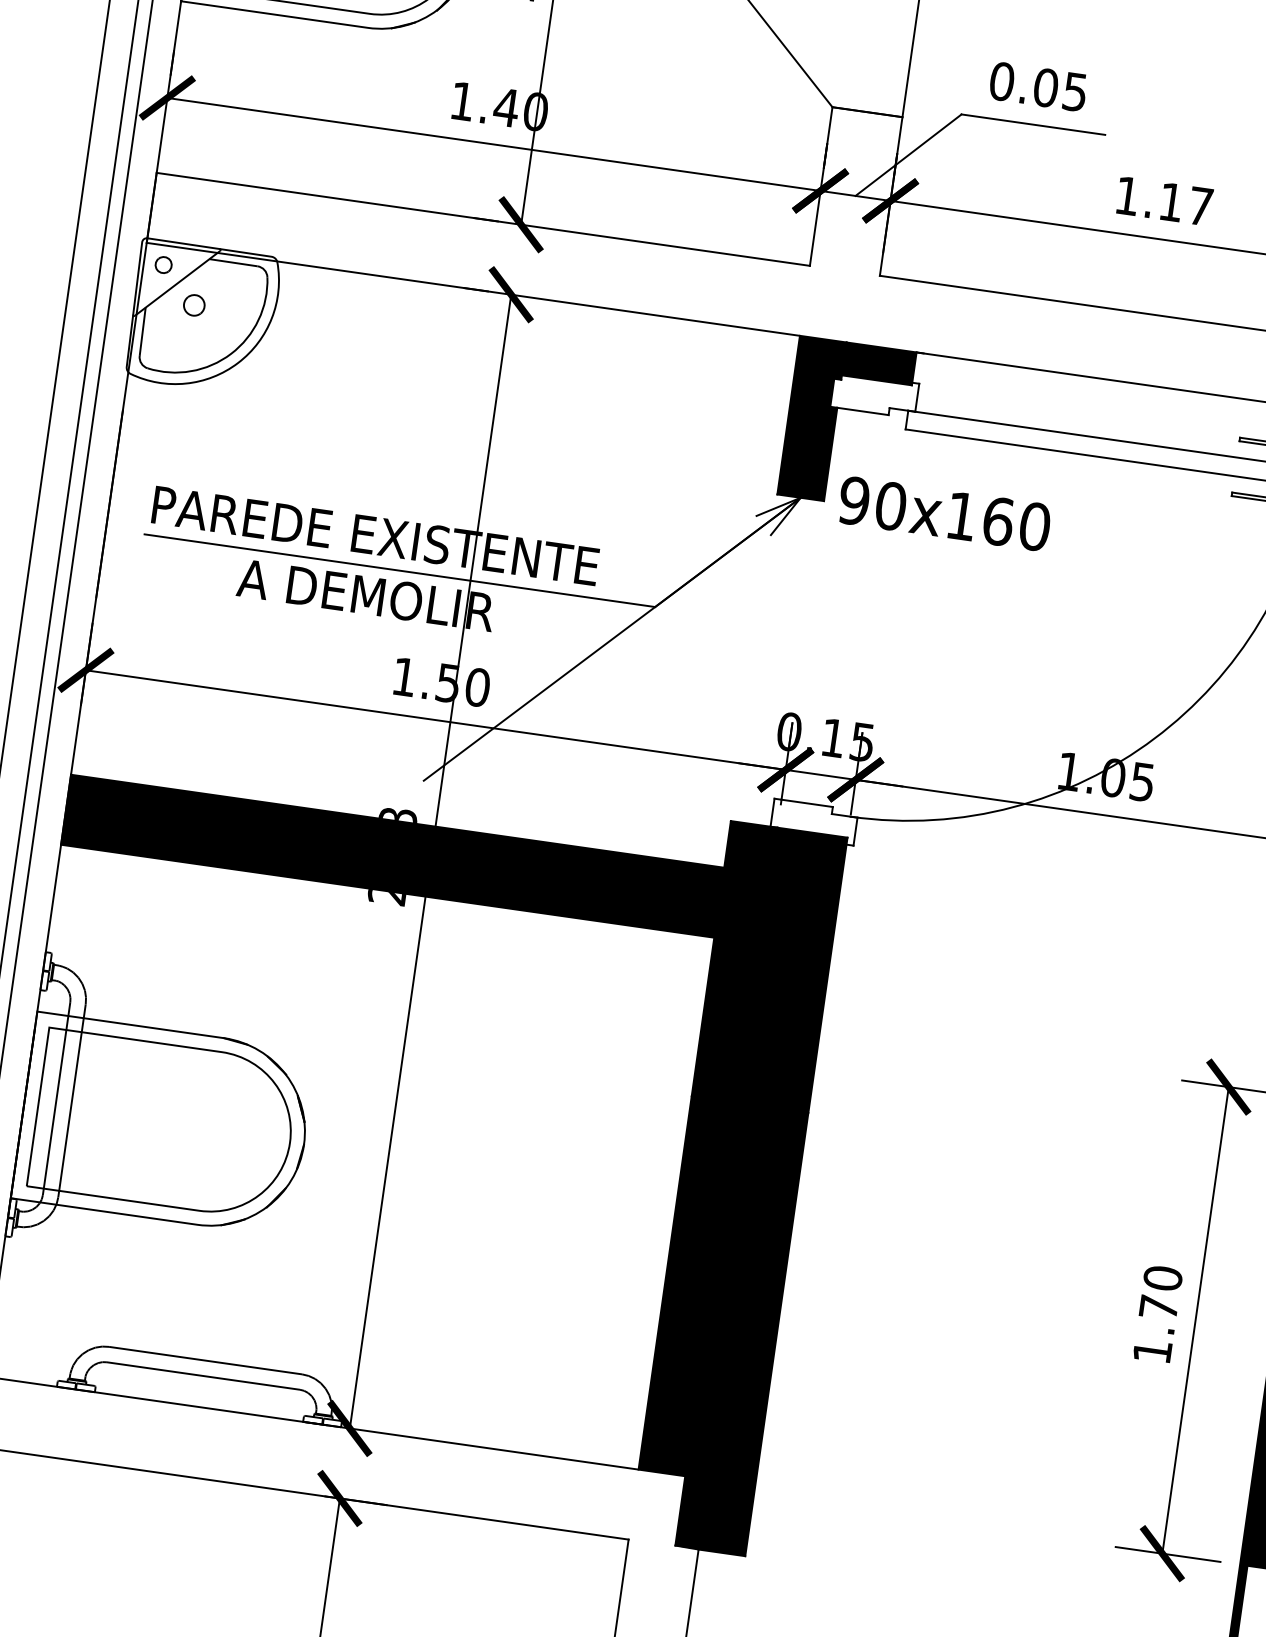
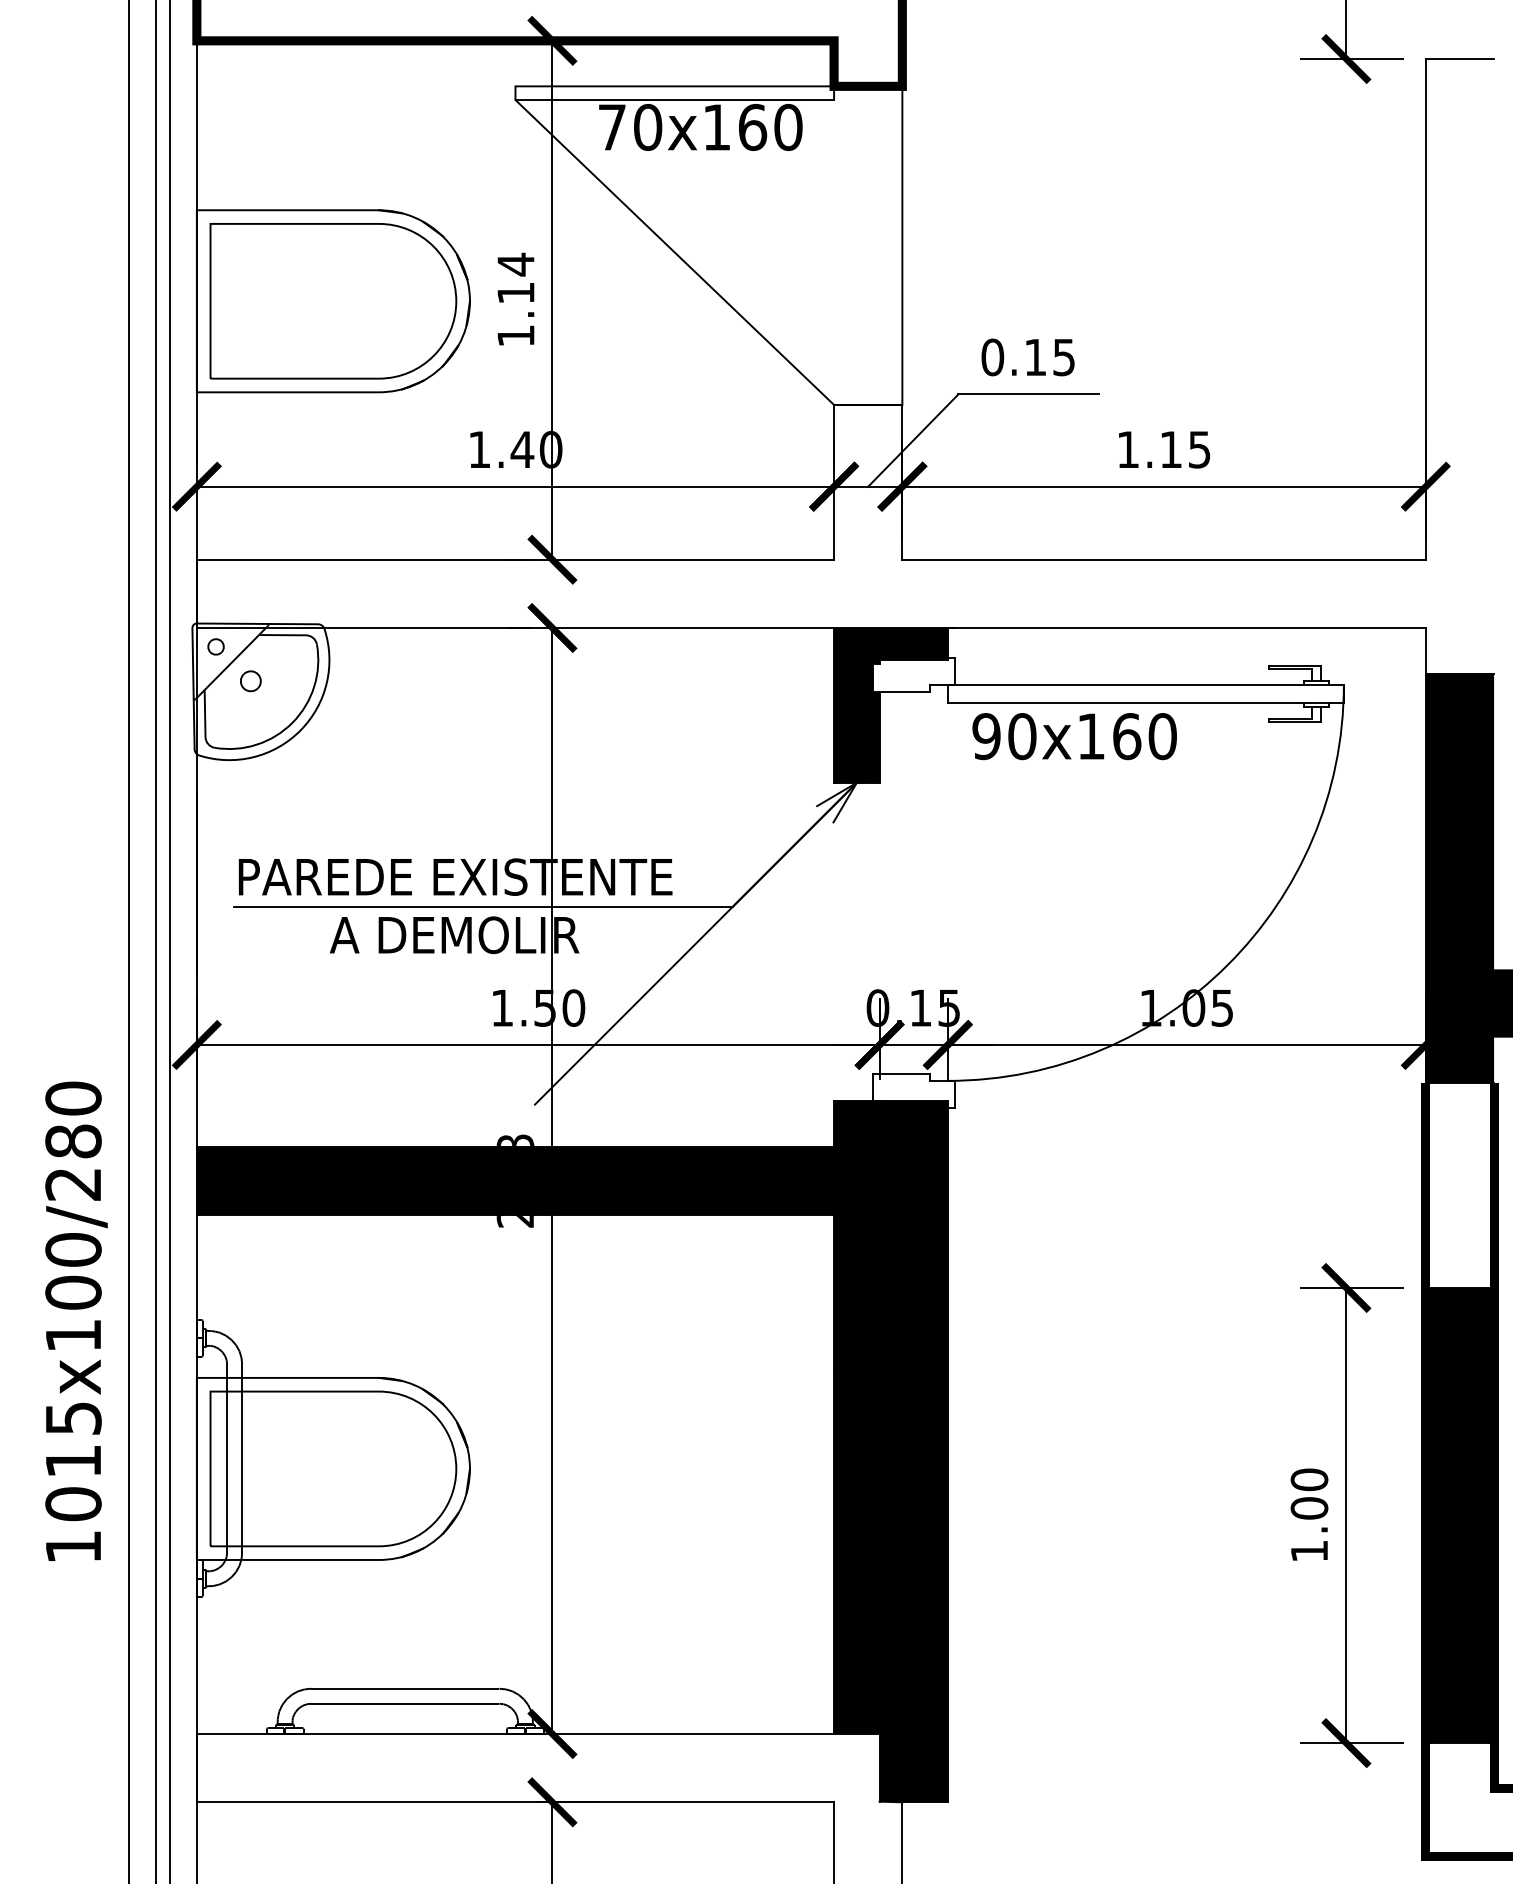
text: (1045, 87) -> (1035, 357), 0.05 -> 0.15
text: (1200, 206) -> (1199, 449), 1.17 -> 1.15
text: (944, 513) -> (1074, 736), moved
text: (1158, 1307) -> (1309, 1508), 1.70 -> 1.00

